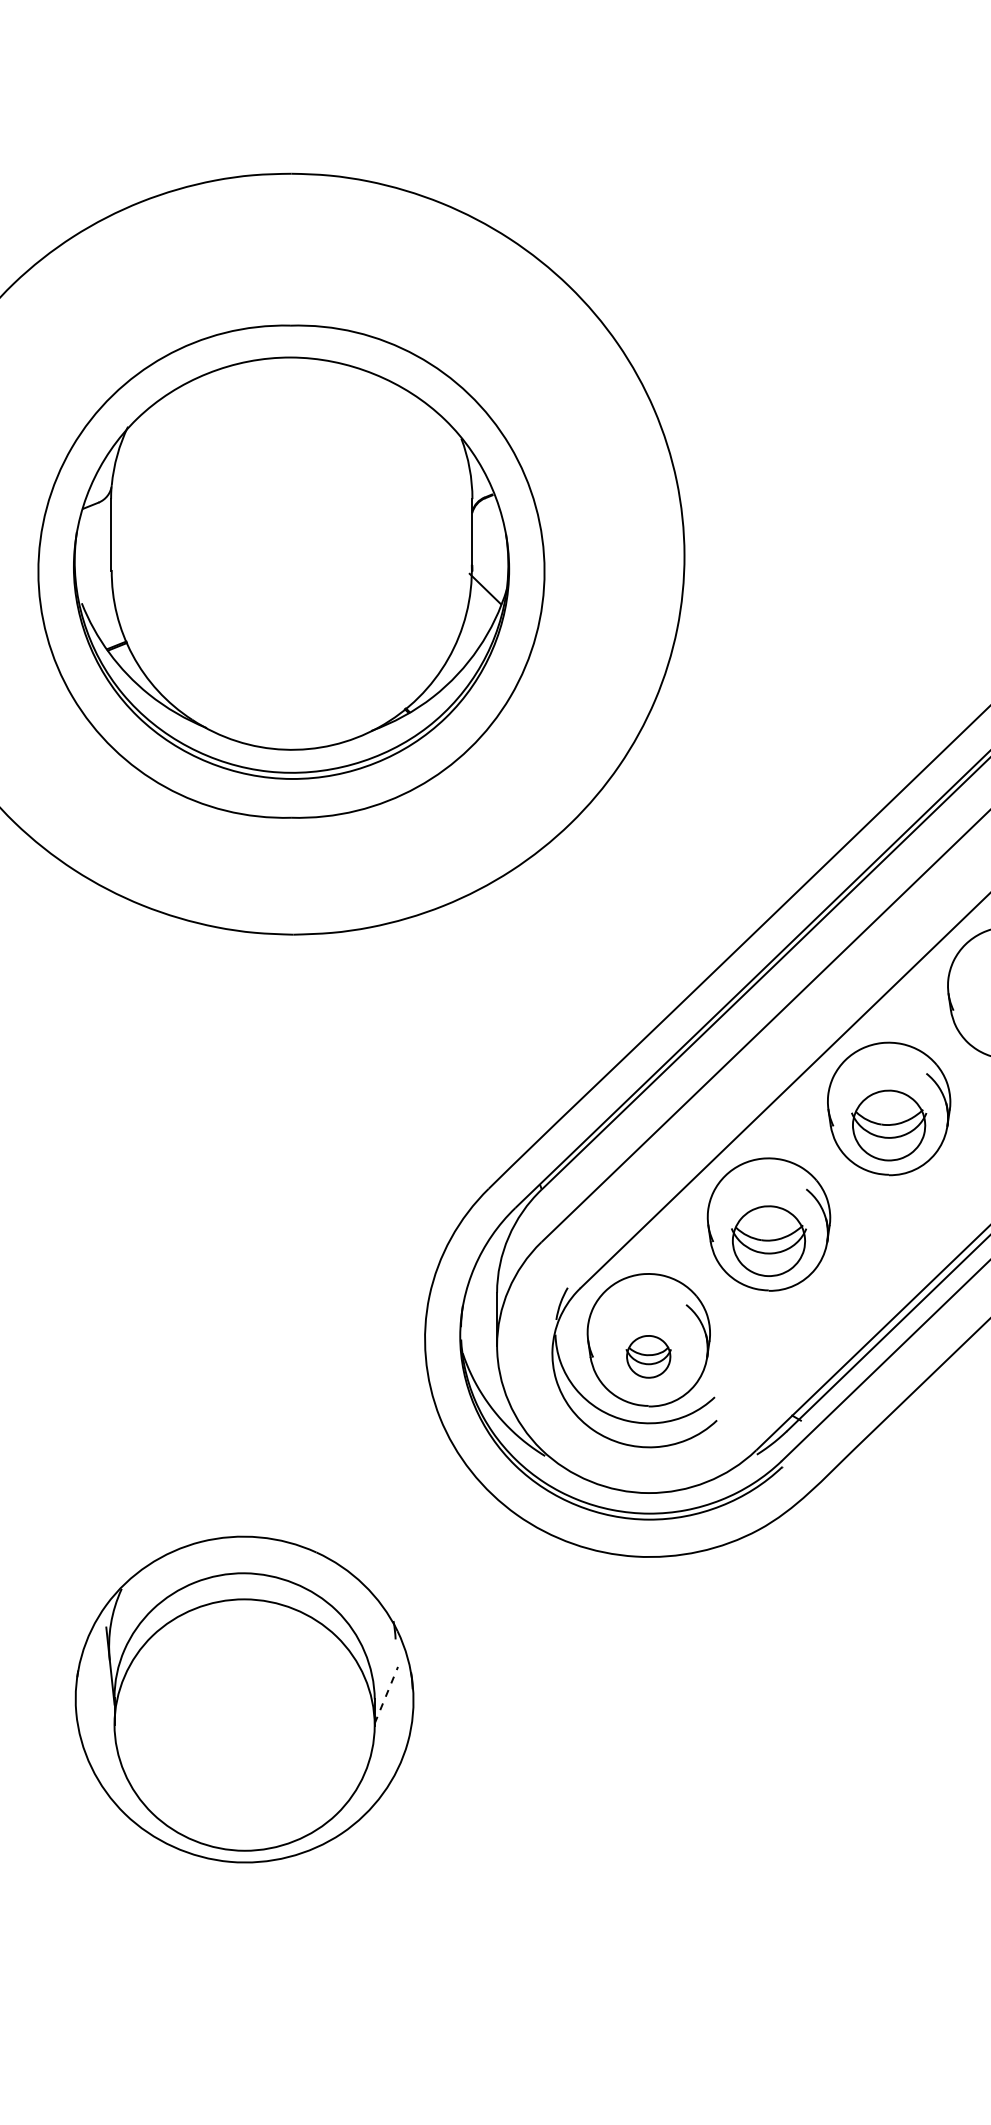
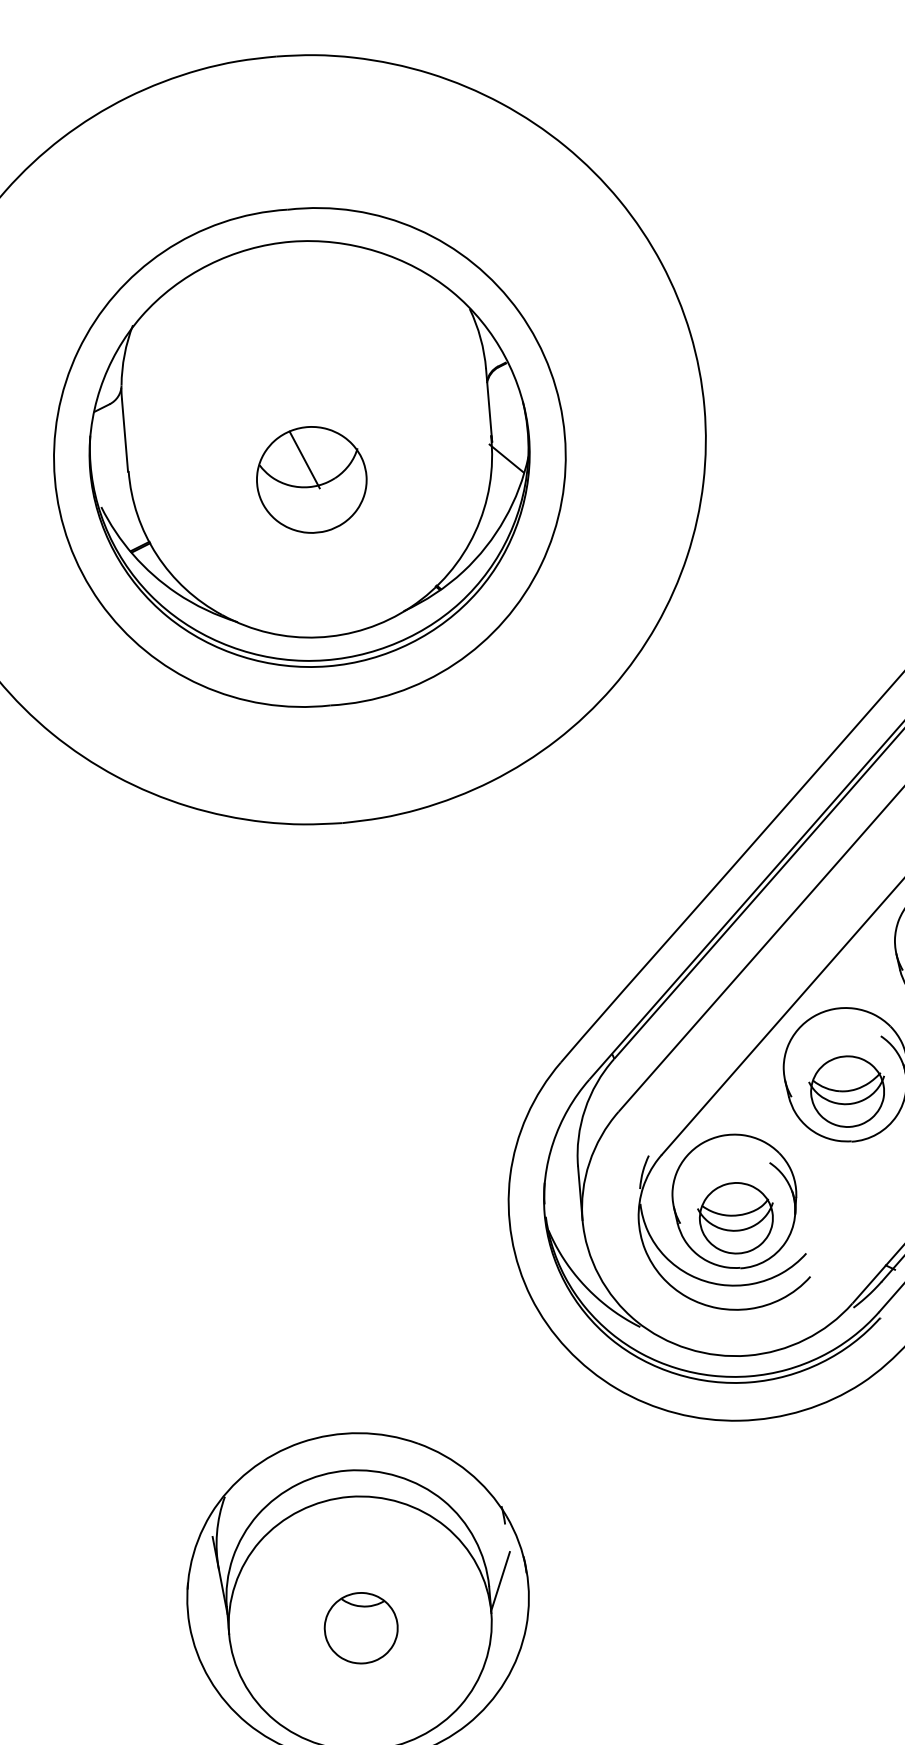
part: (291, 593) -> (311, 479), added
part: (648, 1356) -> (736, 1218), size x1.67
line: (386, 1695) -> (500, 1581), dashed -> solid
part: (245, 1729) -> (361, 1627), added

